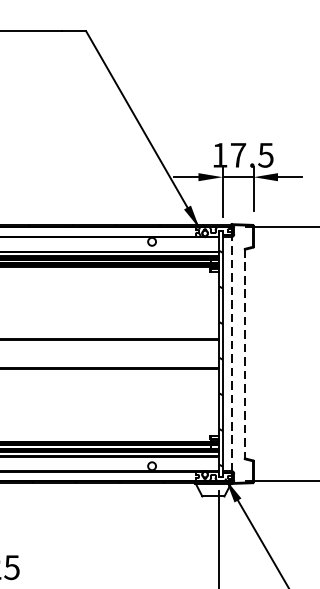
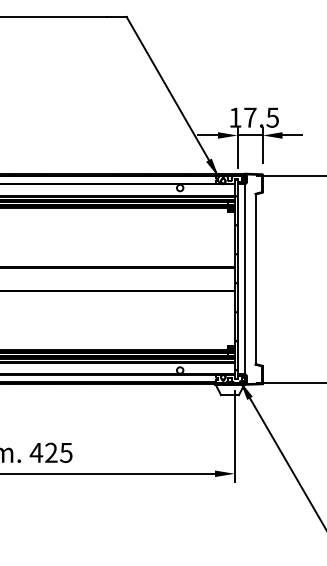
line: (231, 353) -> (244, 278), dashed -> solid
line: (244, 354) -> (255, 279), dashed -> solid

